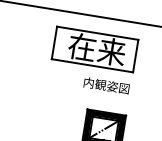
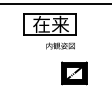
part: (92, 60) -> (49, 31), moved

